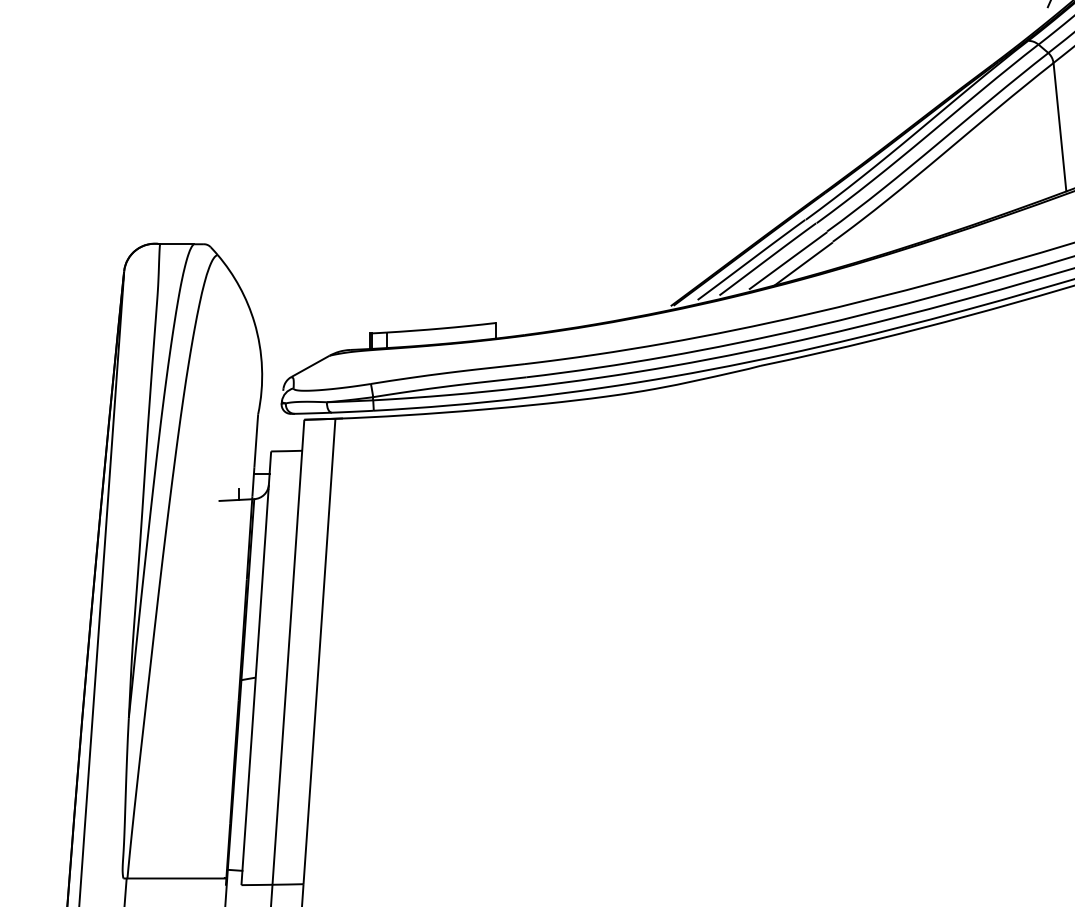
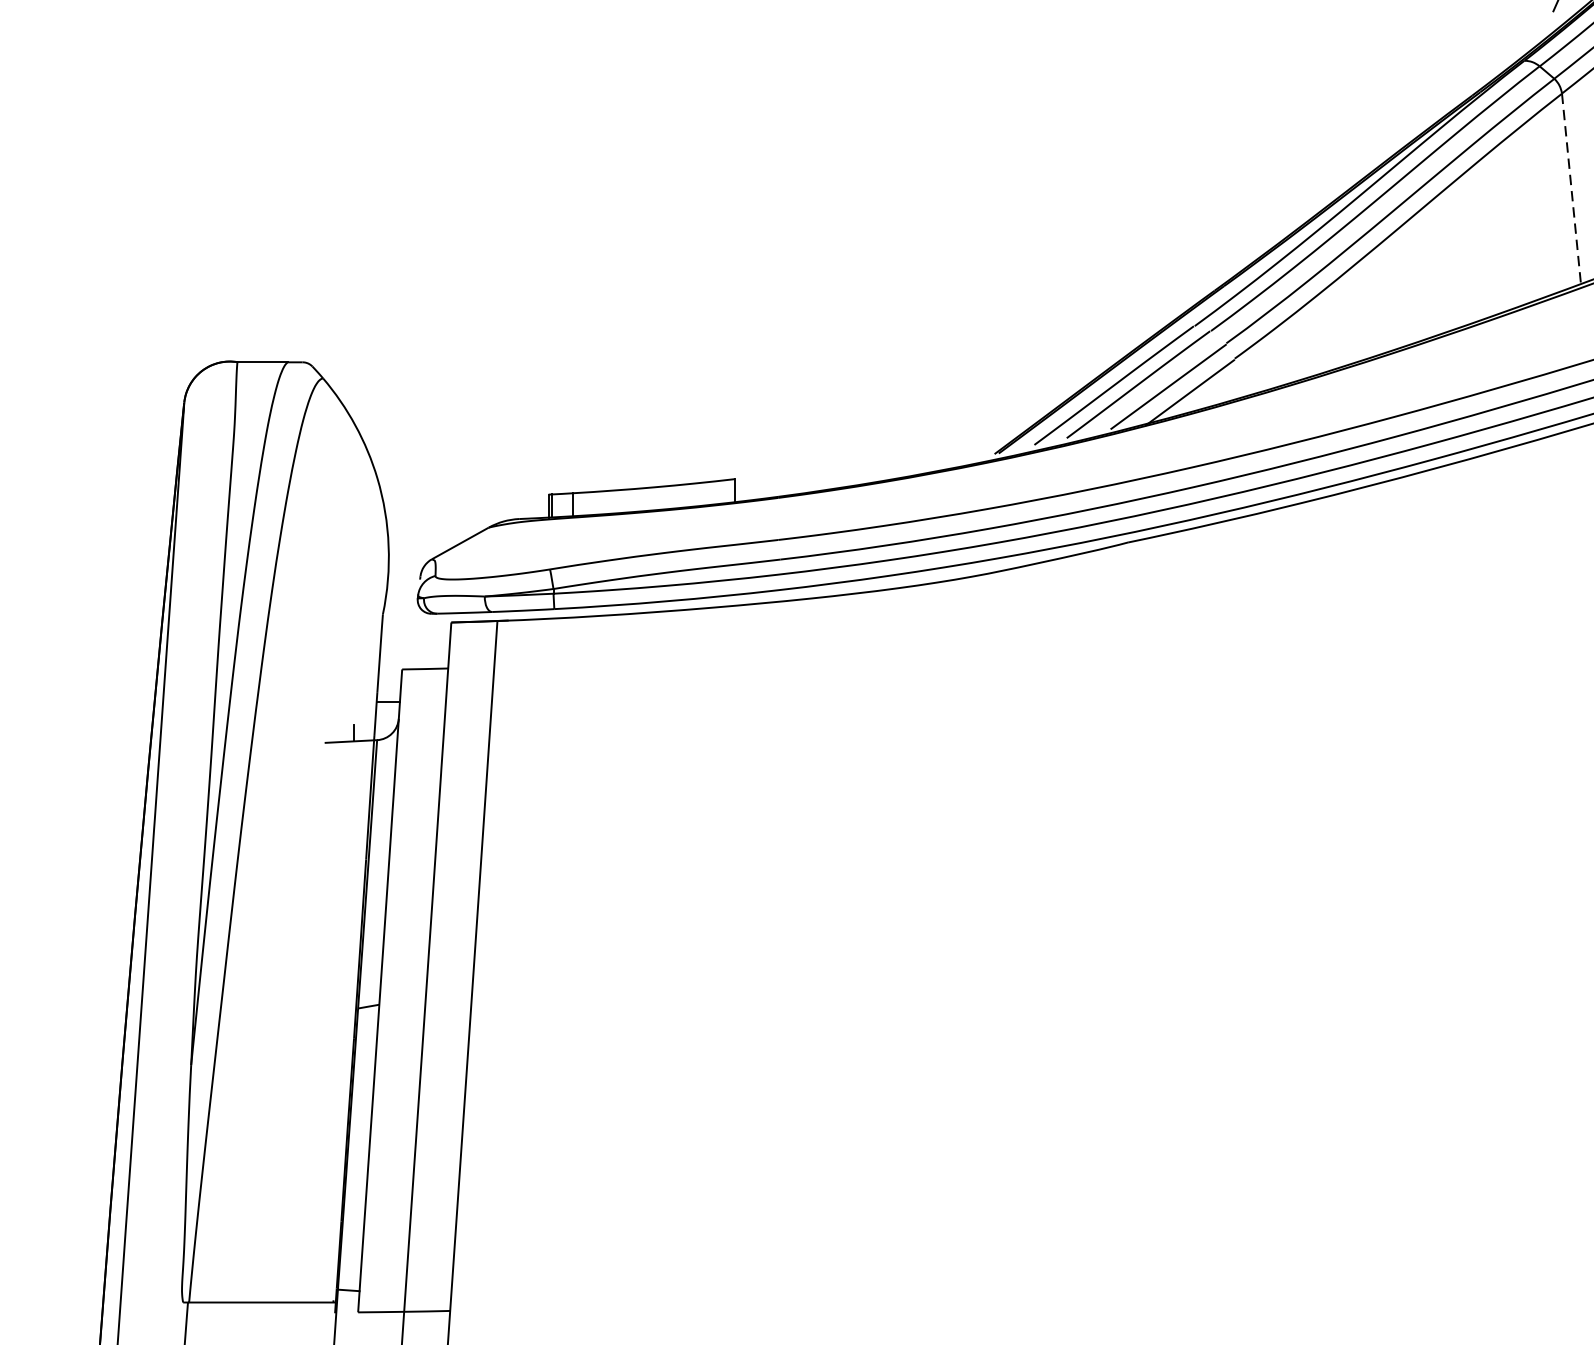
line: (1060, 127) -> (1572, 189), solid -> dashed

